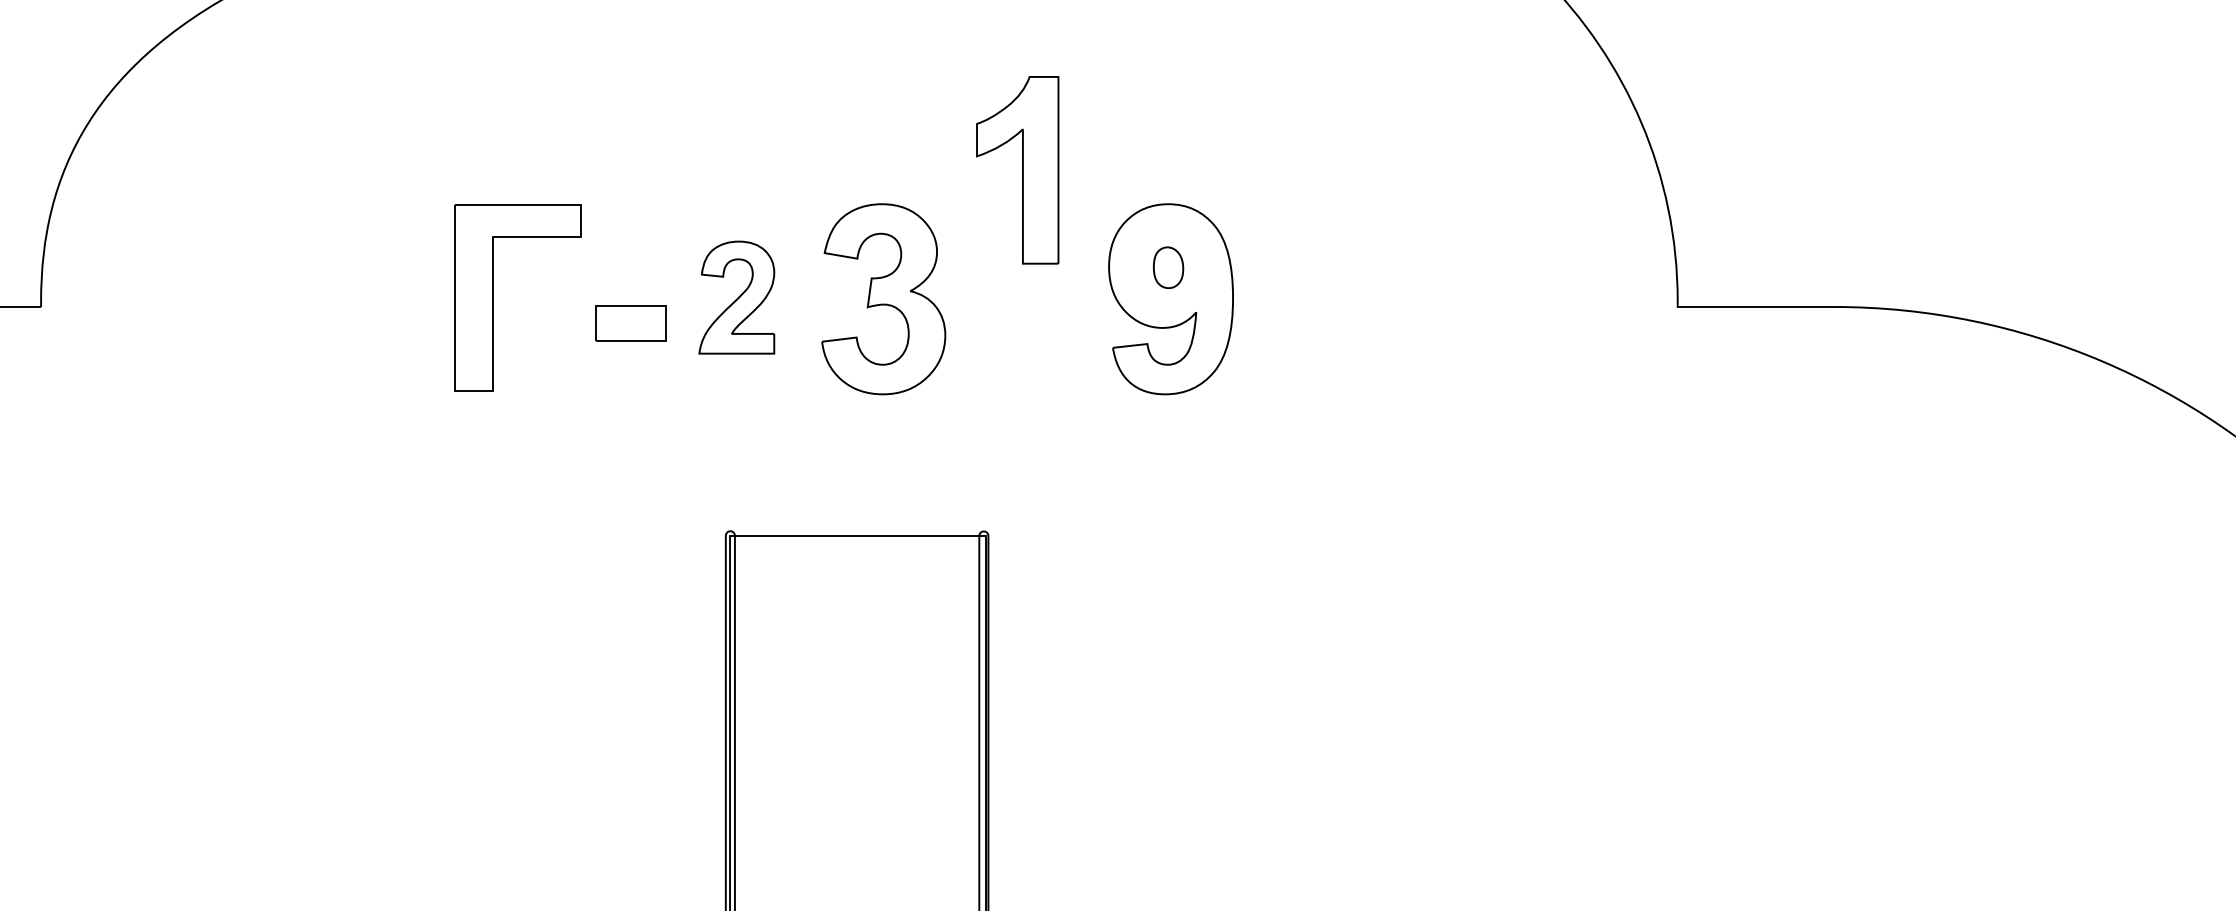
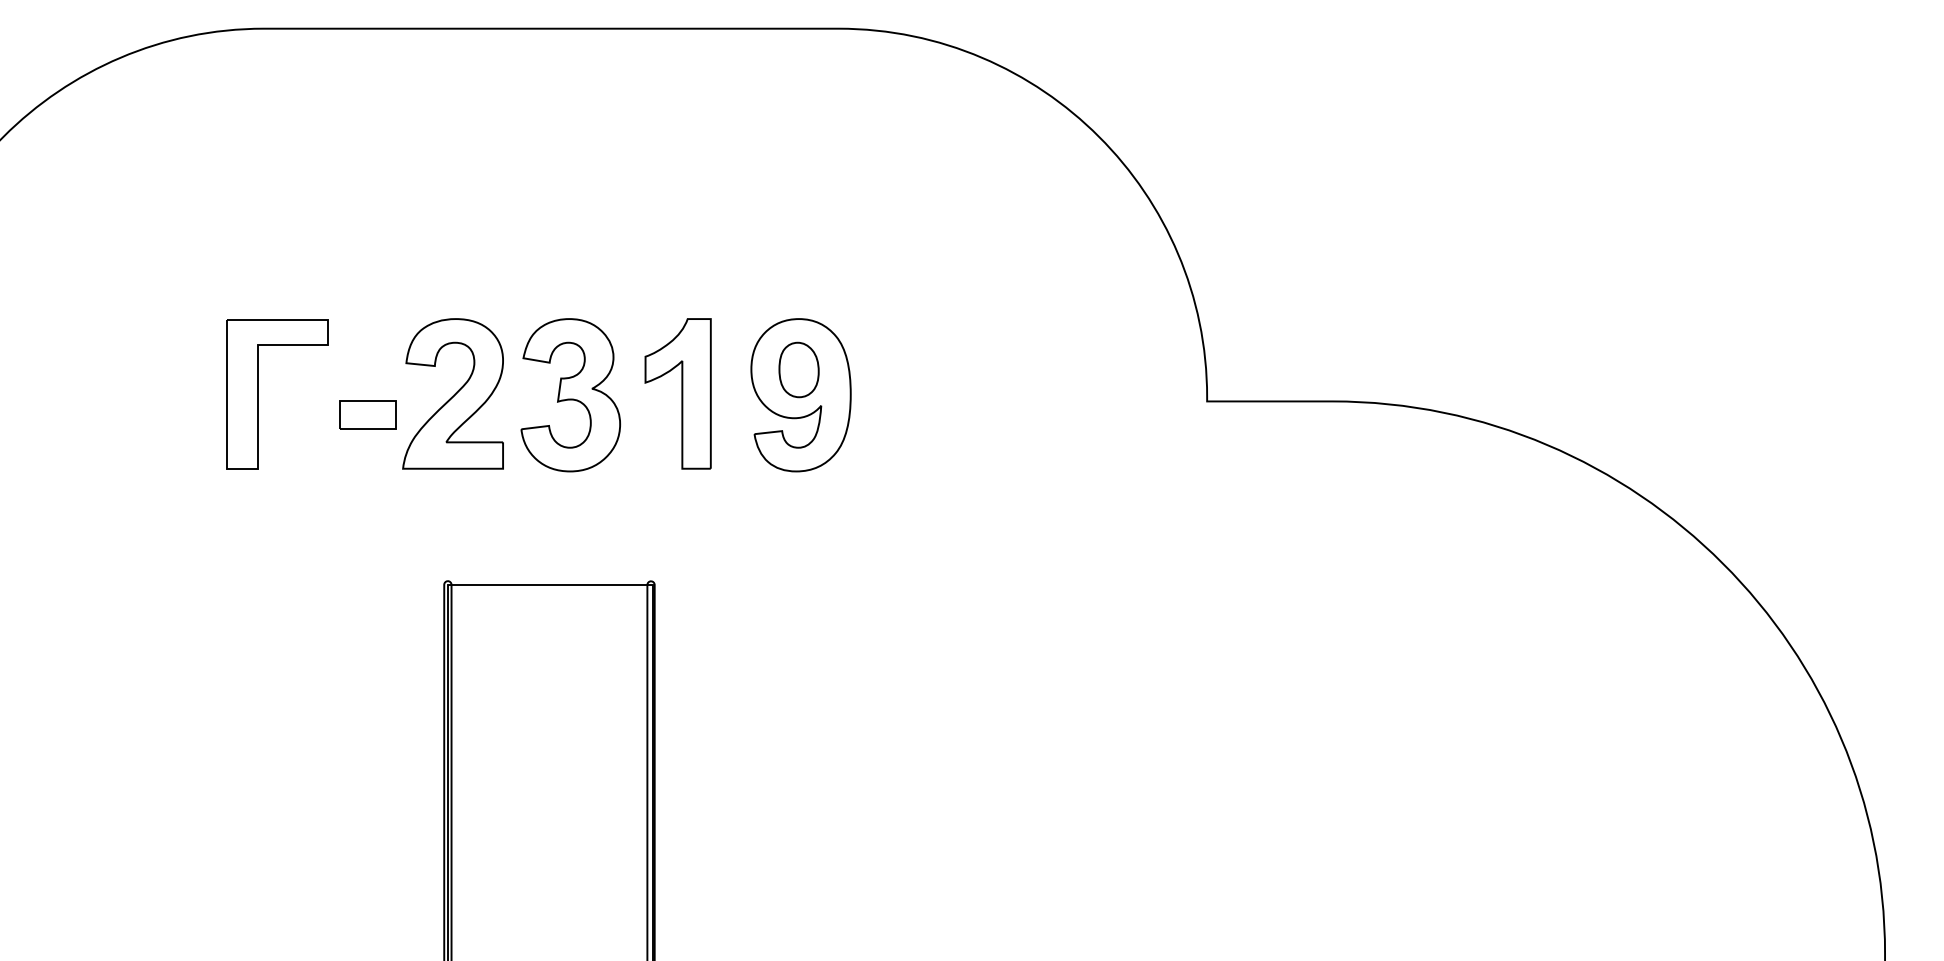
part: (1016, 169) -> (677, 393), moved
part: (1167, 267) -> (798, 369), size x1.67
part: (736, 297) -> (452, 393), size x1.67

